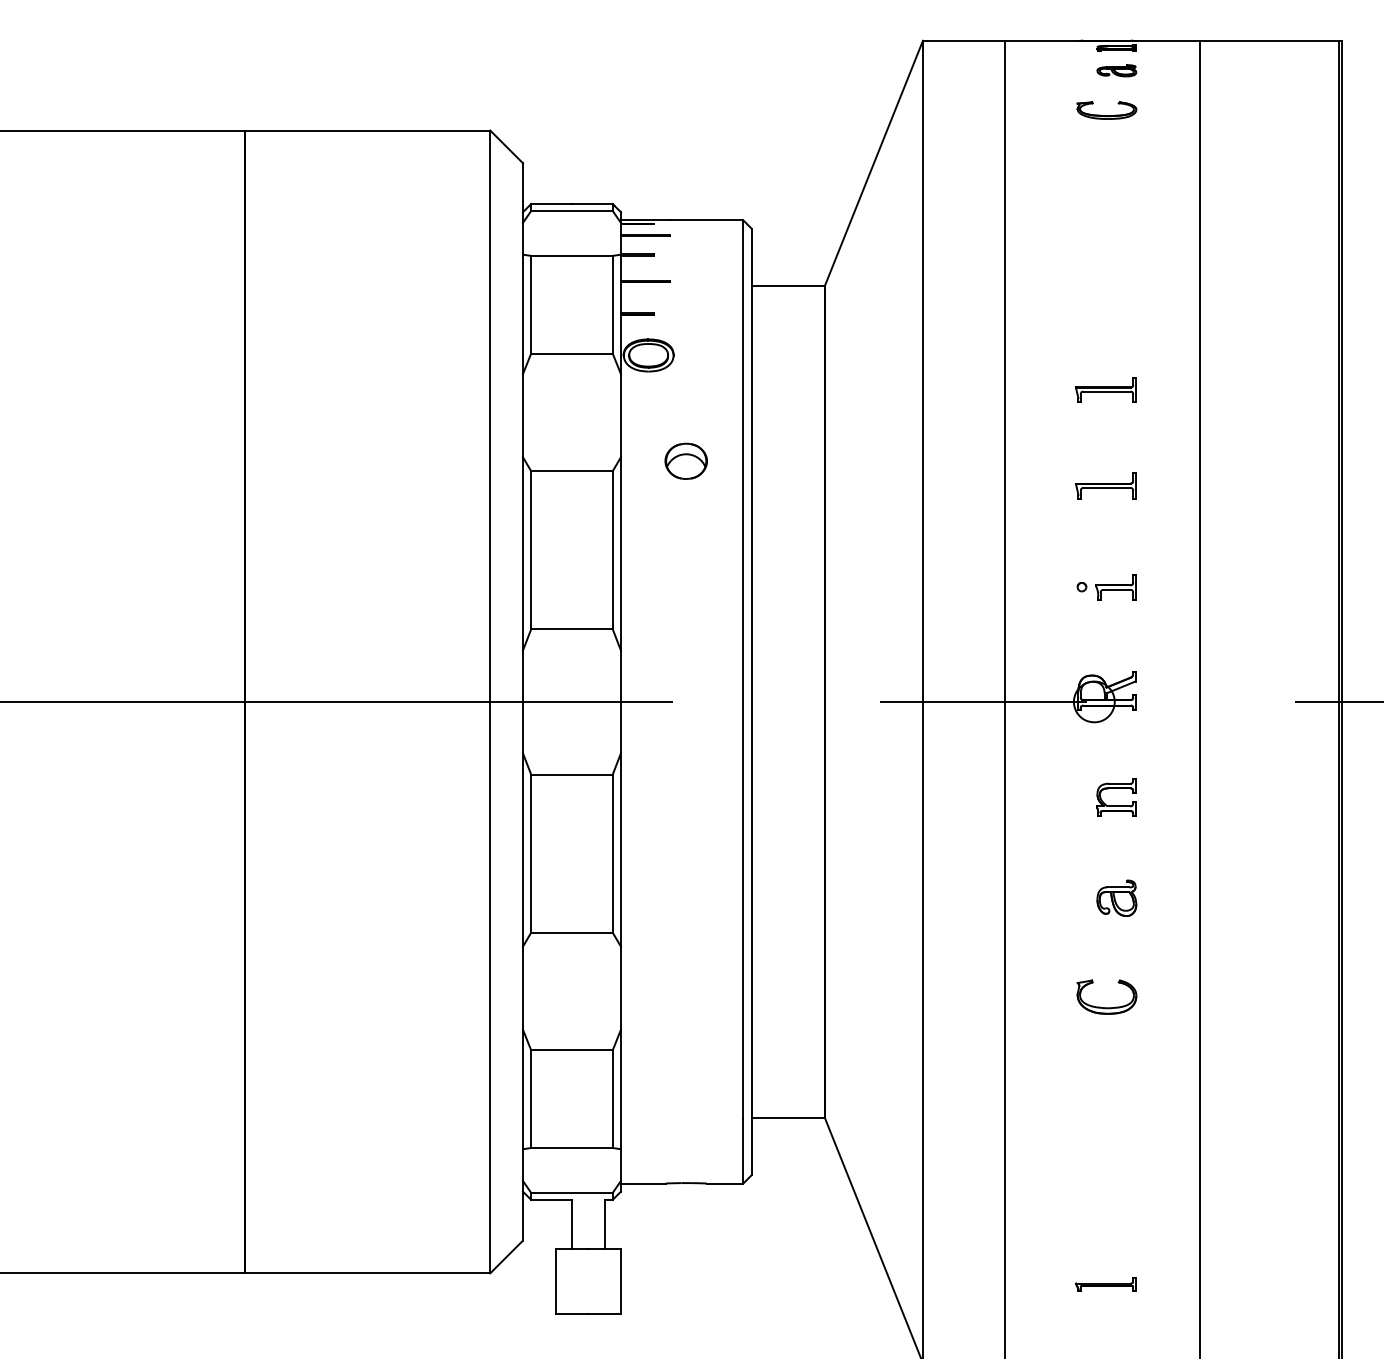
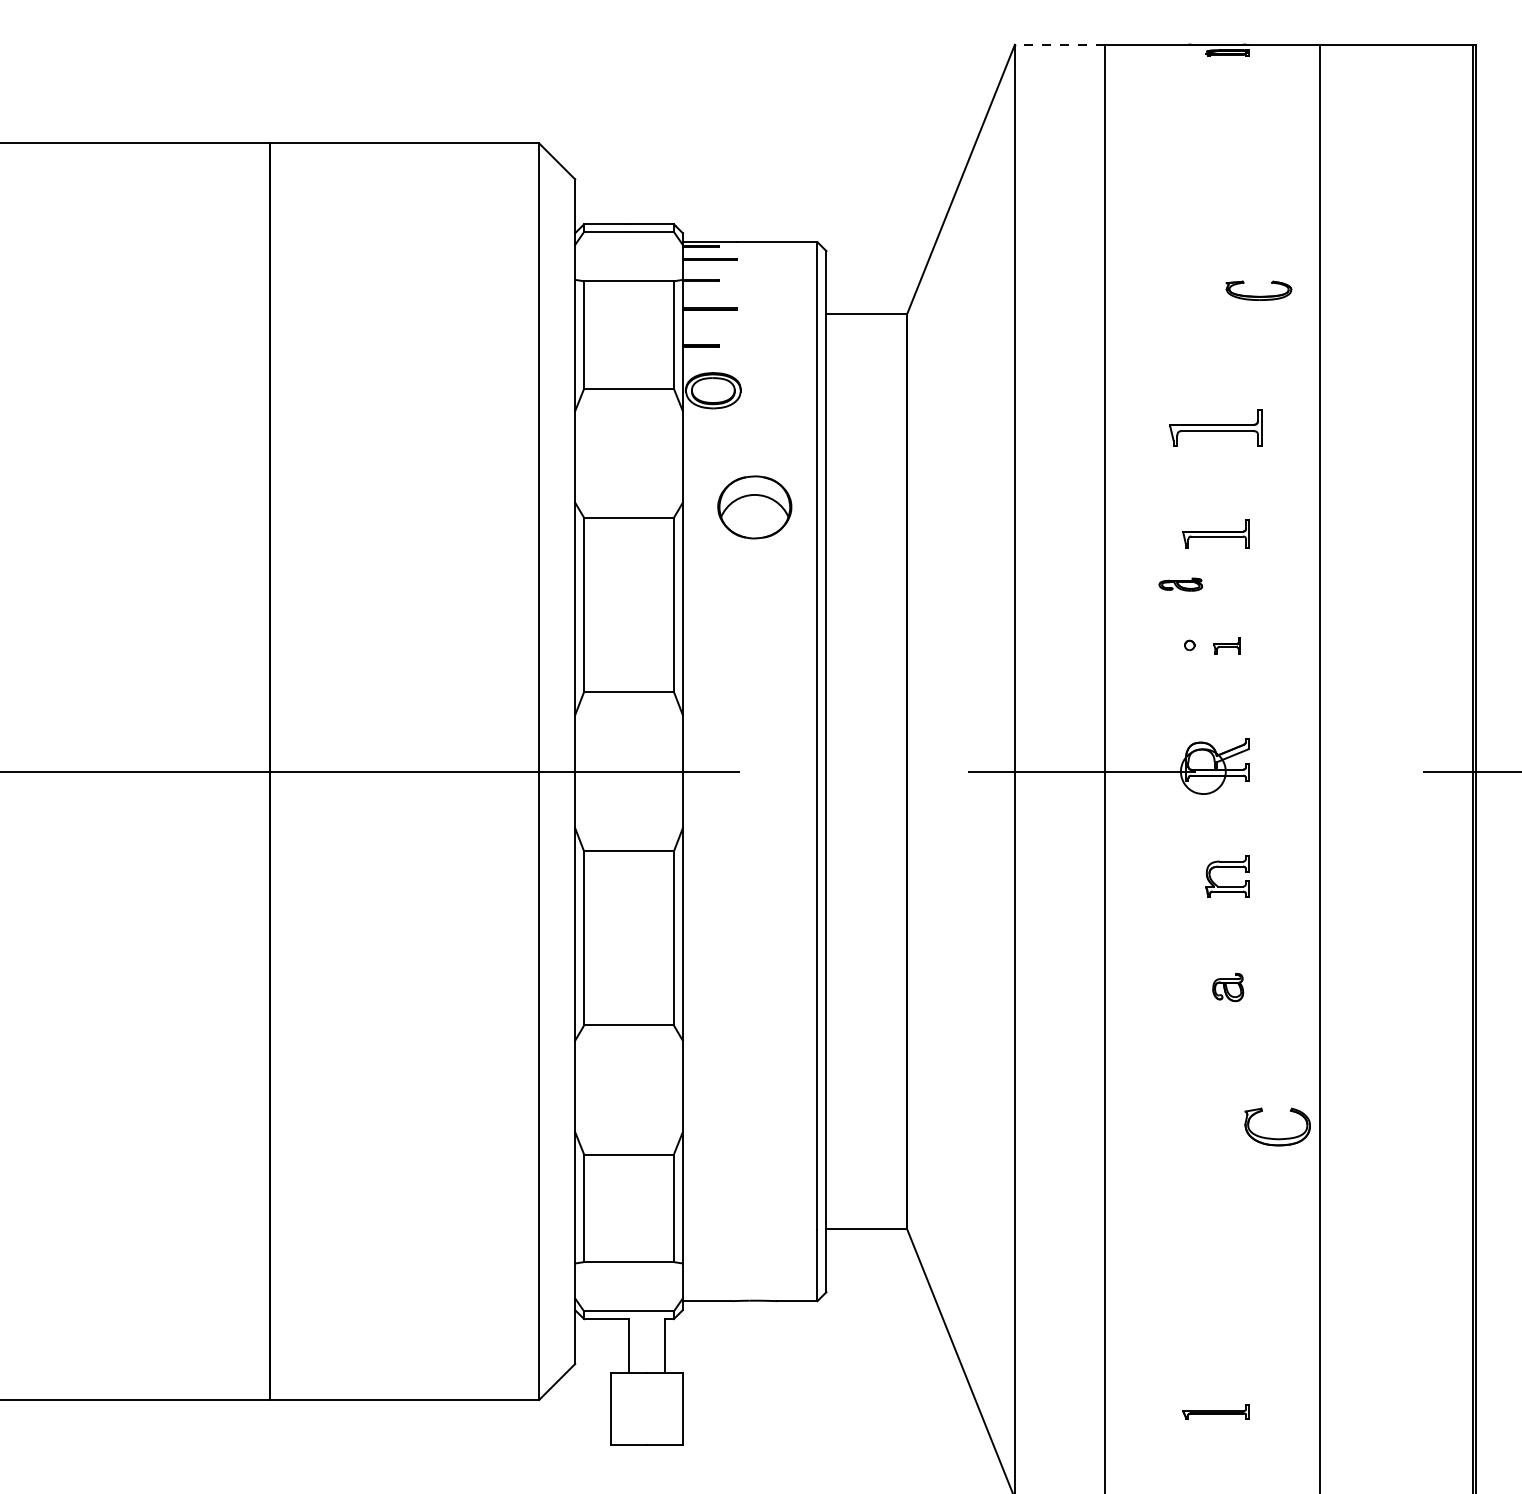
line: (963, 40) -> (1059, 44), solid -> dashed
part: (1116, 70) -> (1180, 584), moved
part: (1106, 110) -> (1258, 290), moved
part: (1105, 389) -> (1215, 428), size x1.4
part: (685, 460) -> (753, 506), size x1.6
part: (1115, 587) -> (1226, 645), size x0.6
part: (1116, 897) -> (1227, 986), size x0.7
part: (1106, 1007) -> (1277, 1138), moved

